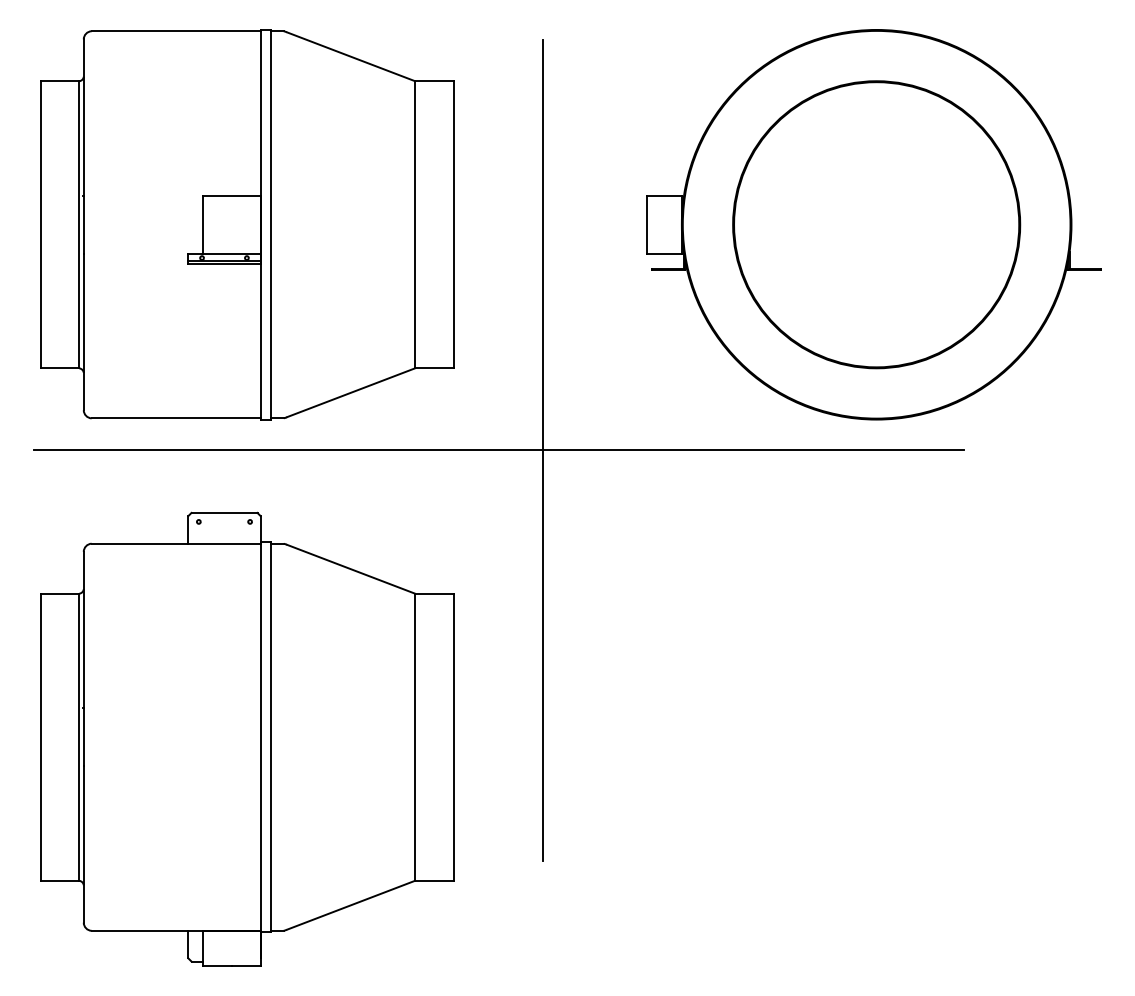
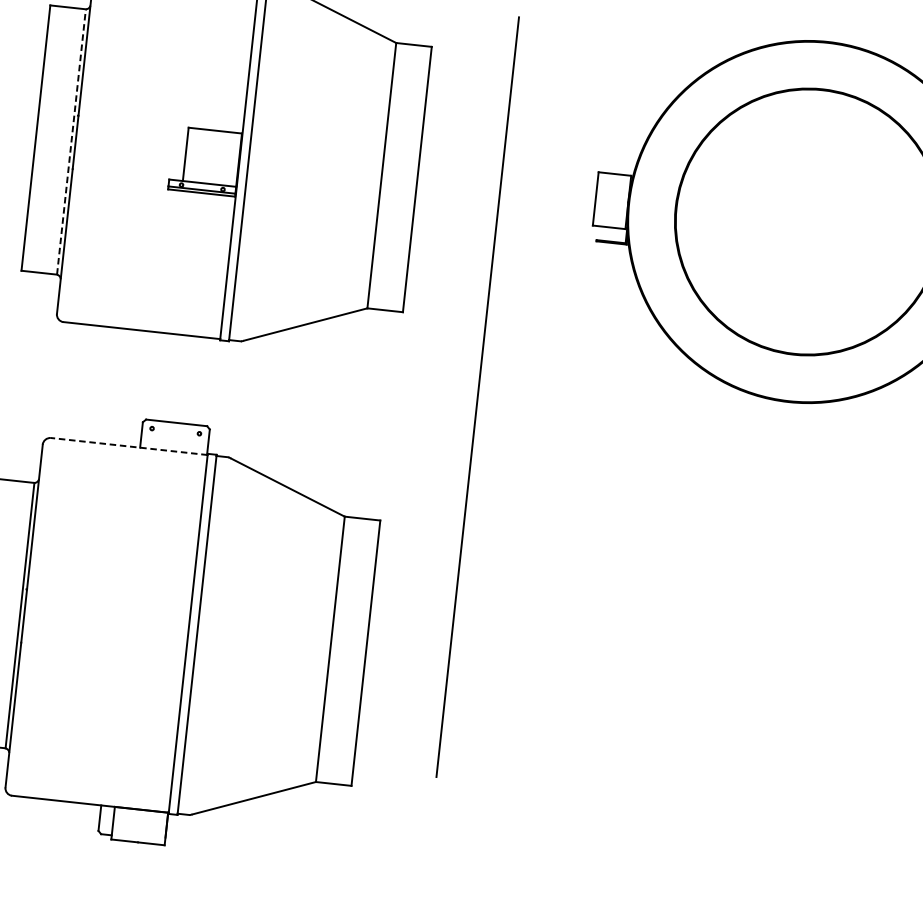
line: (79, 224) -> (71, 141), solid -> dashed
line: (499, 450) -> (437, 392), removed
line: (176, 543) -> (129, 446), solid -> dashed

